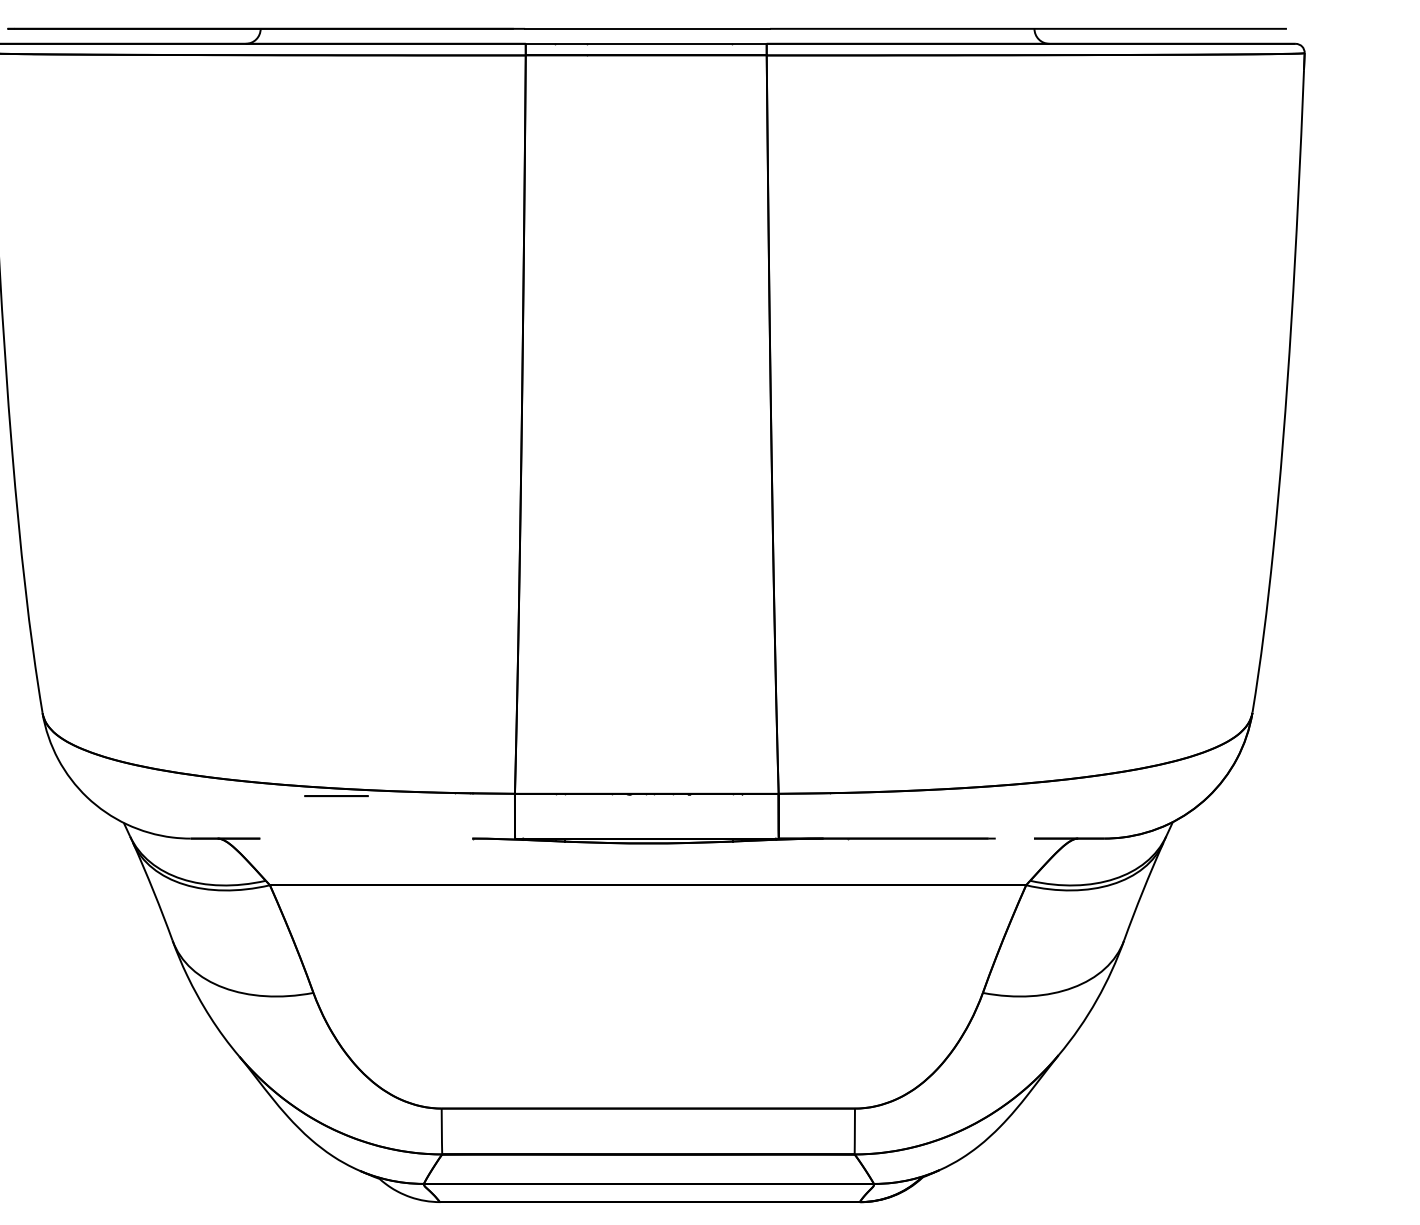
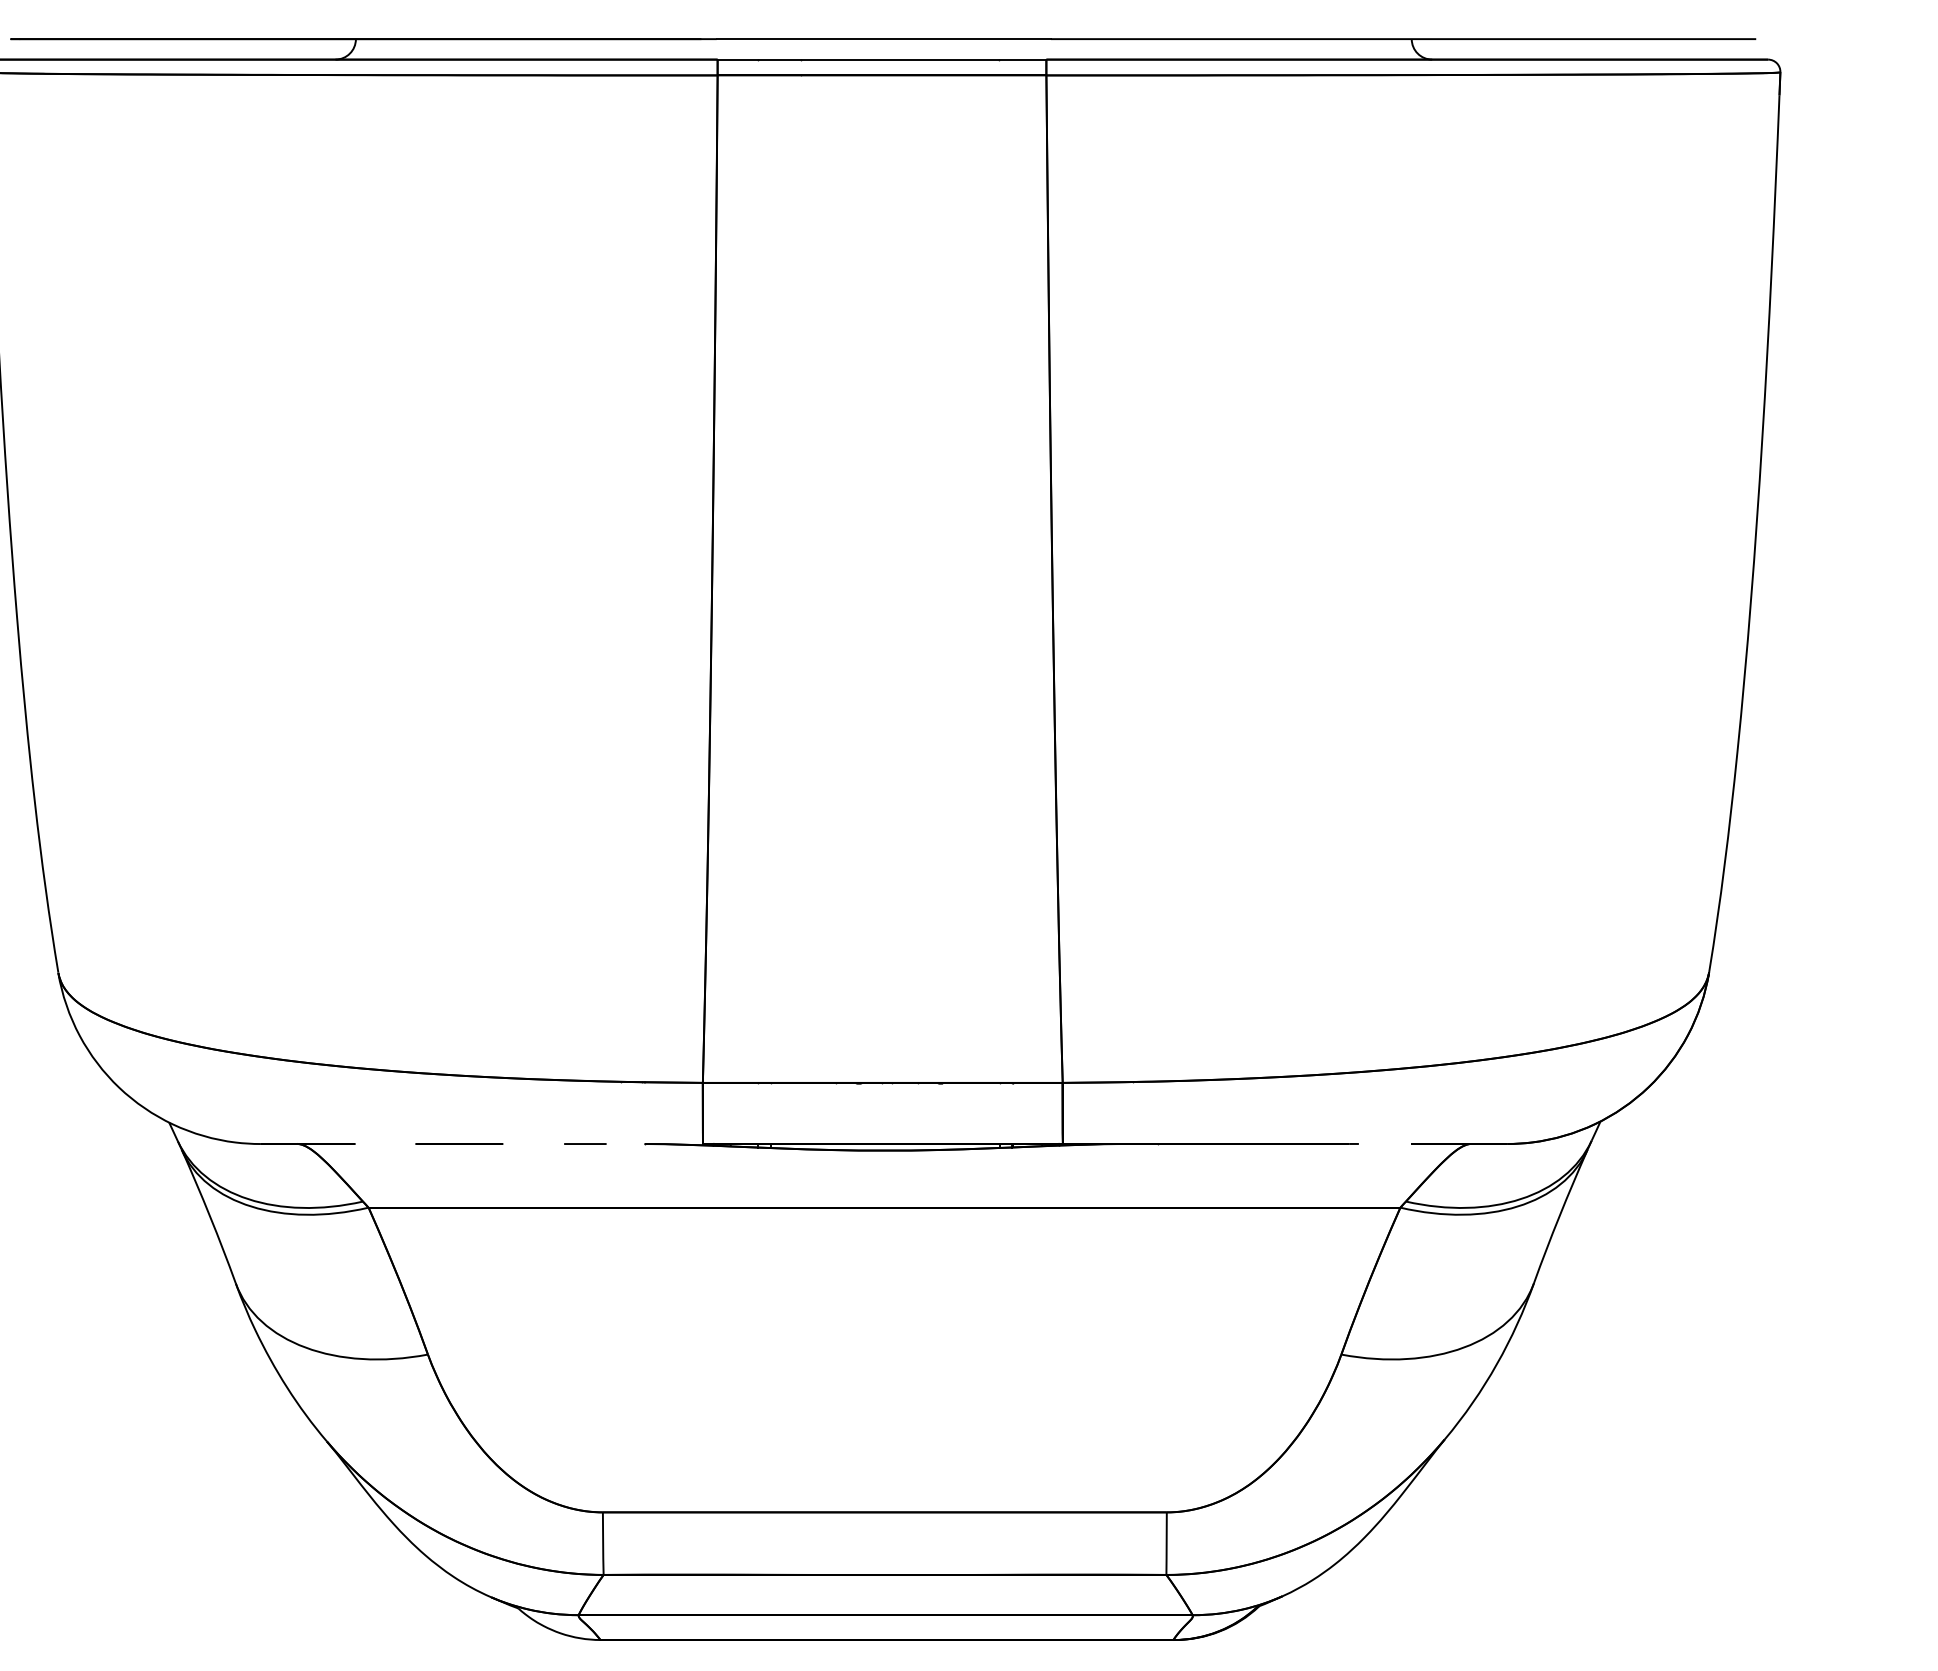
line: (336, 795) -> (459, 1143), moved
line: (428, 838) -> (585, 1143), added

